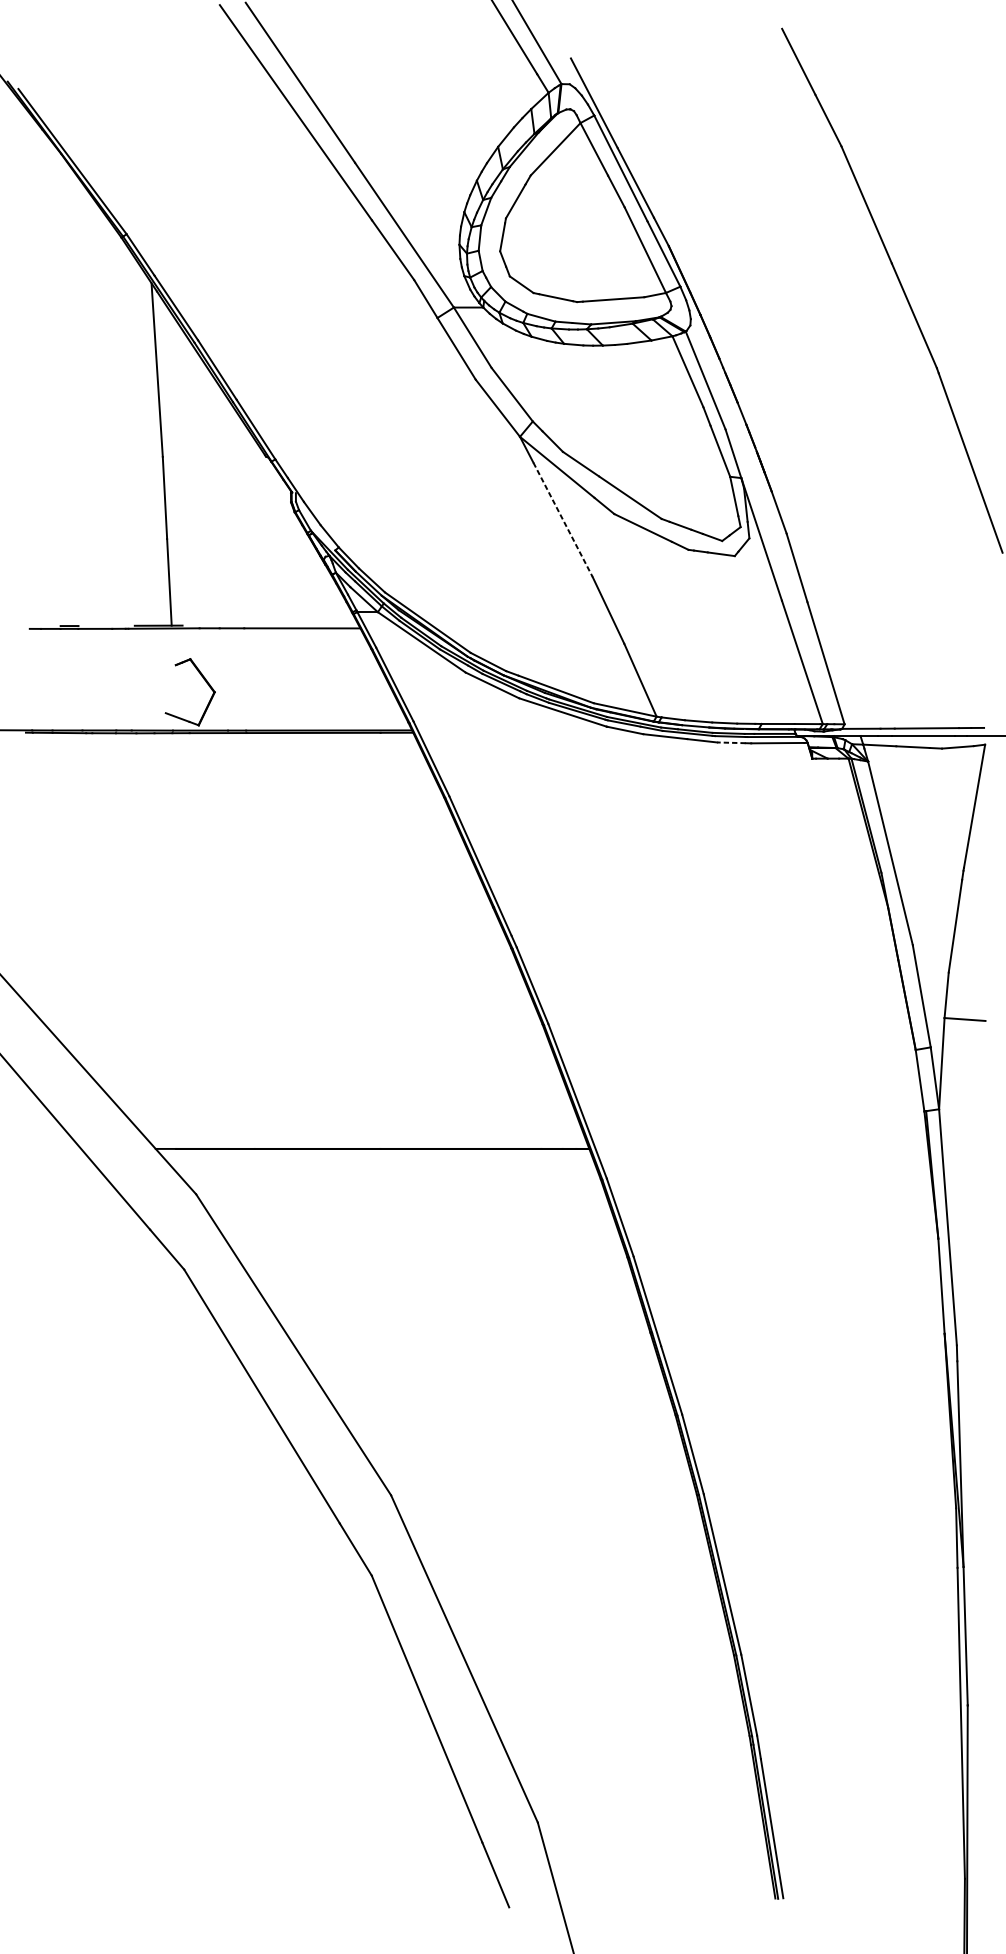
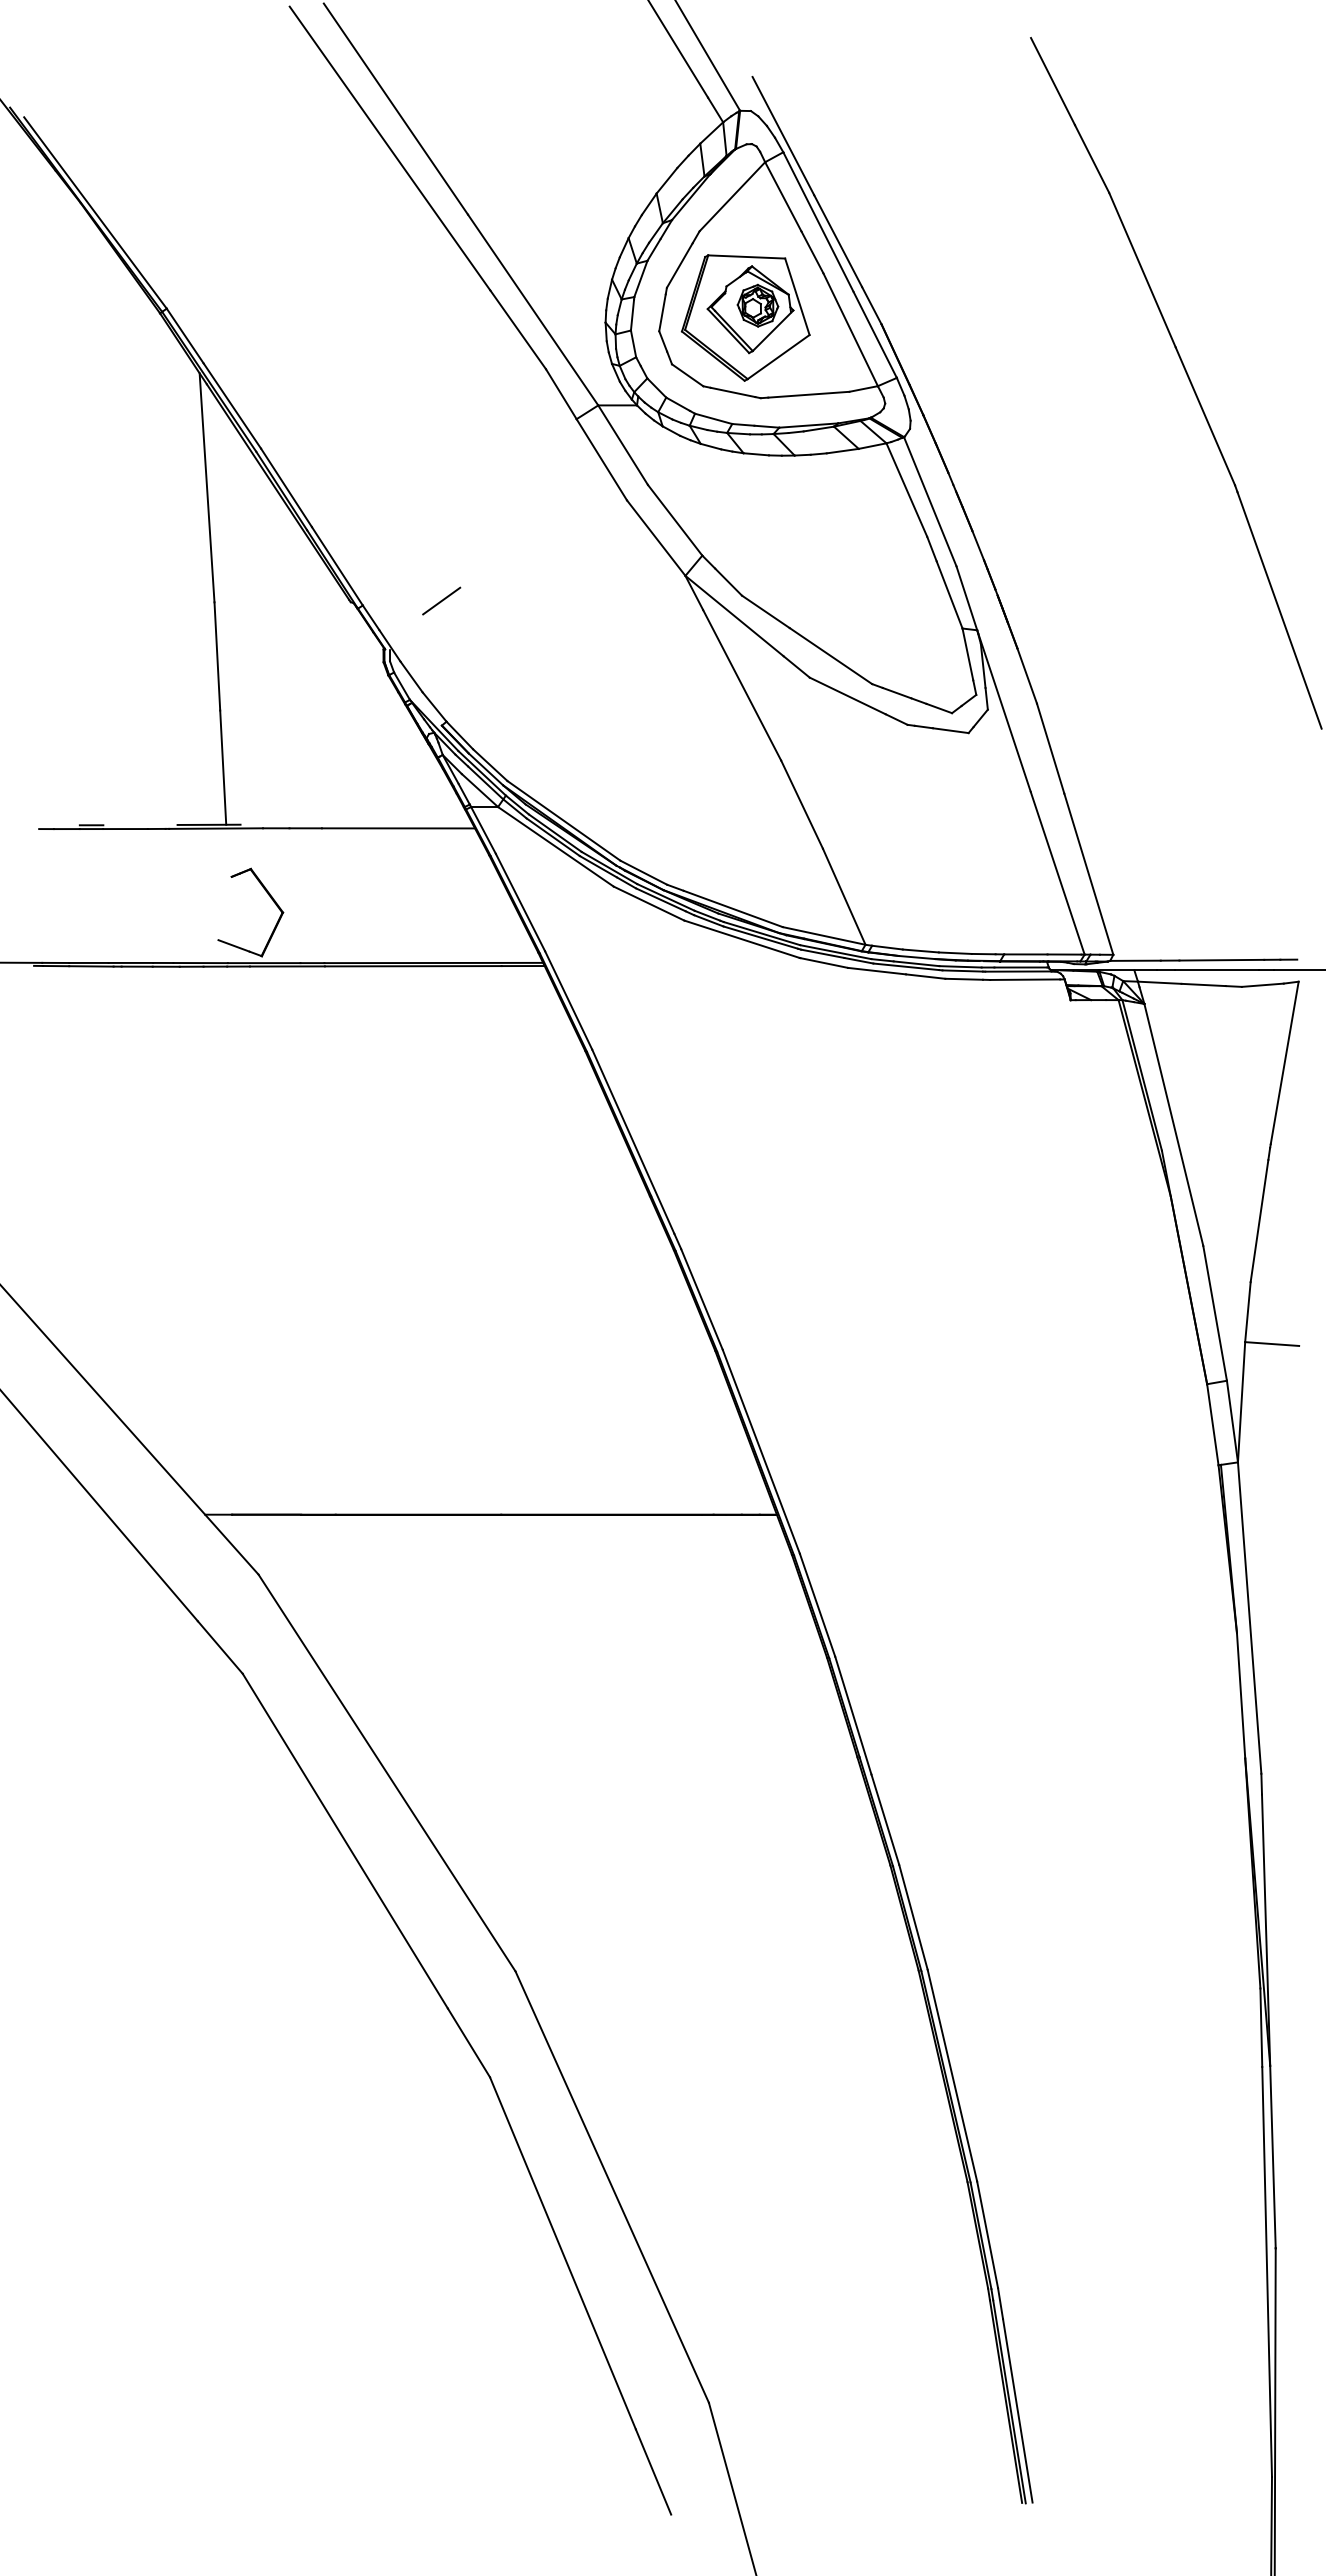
part: (565, 240) -> (745, 317), added
line: (334, 455) -> (441, 600), added
line: (563, 520) -> (742, 685), dashed -> solid
line: (731, 743) -> (964, 979), dashed -> solid

